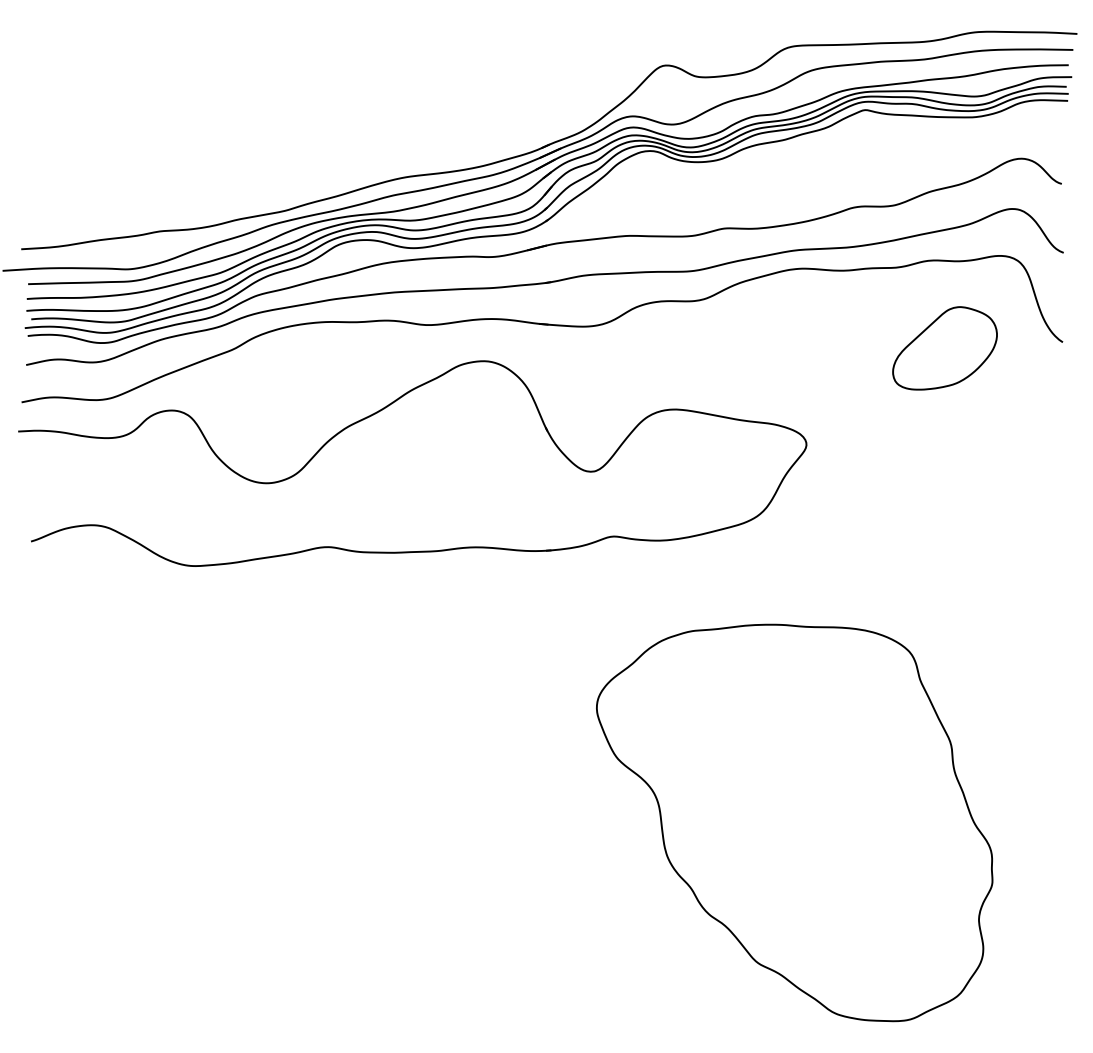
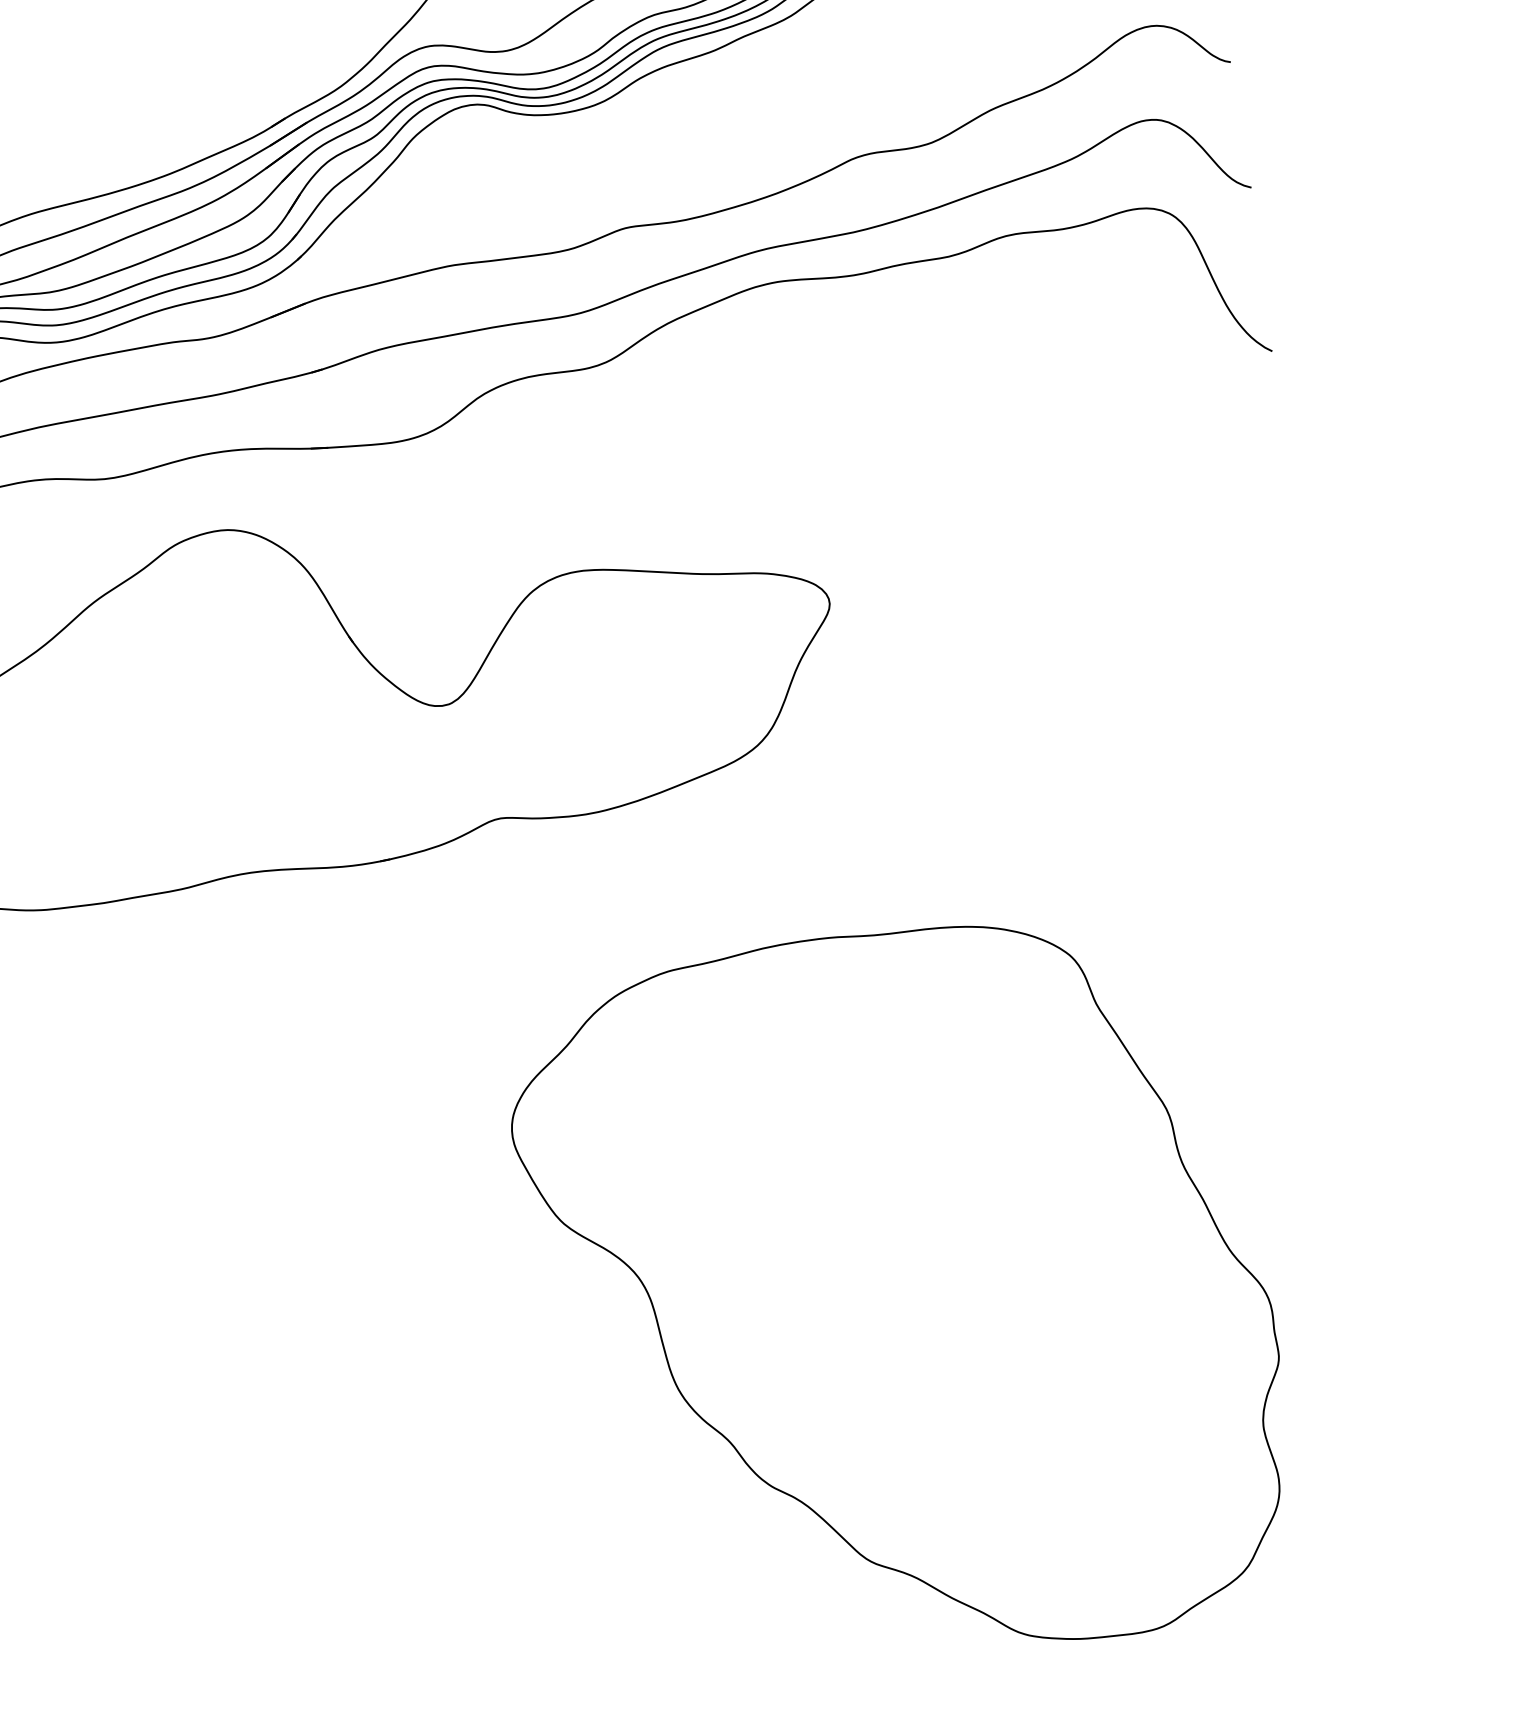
part: (944, 348) -> (1057, 392), removed

